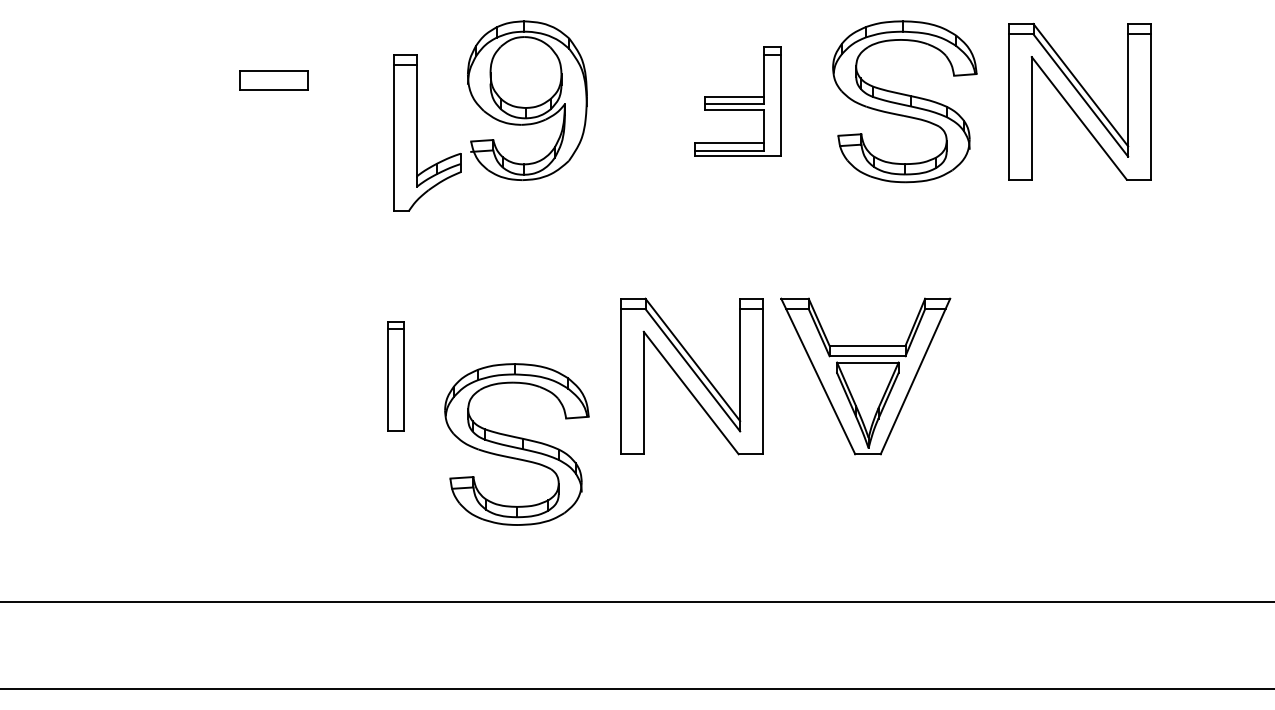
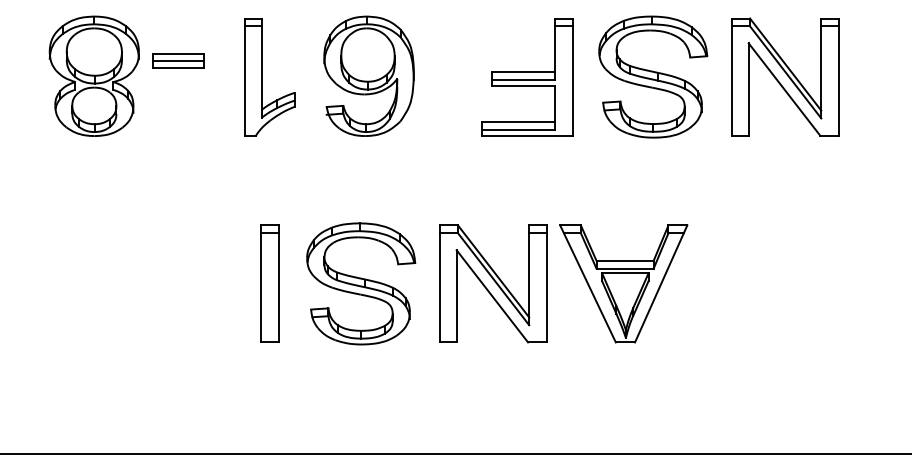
line: (273, 81) -> (177, 61), added
part: (162, 100) -> (94, 76), added
part: (737, 101) -> (527, 76), size x1.43
part: (417, 132) -> (262, 76), moved
part: (395, 376) -> (269, 283), size x1.43
part: (516, 444) -> (360, 283), moved

